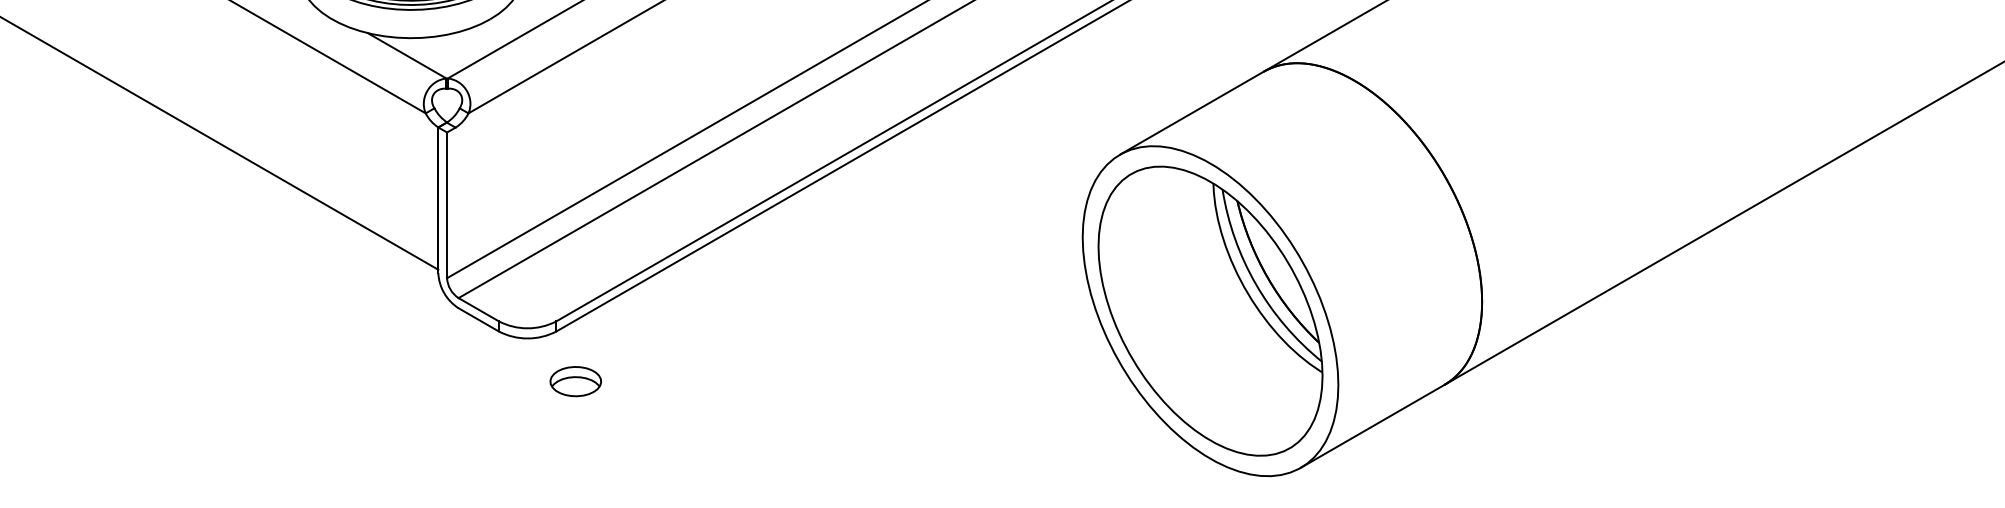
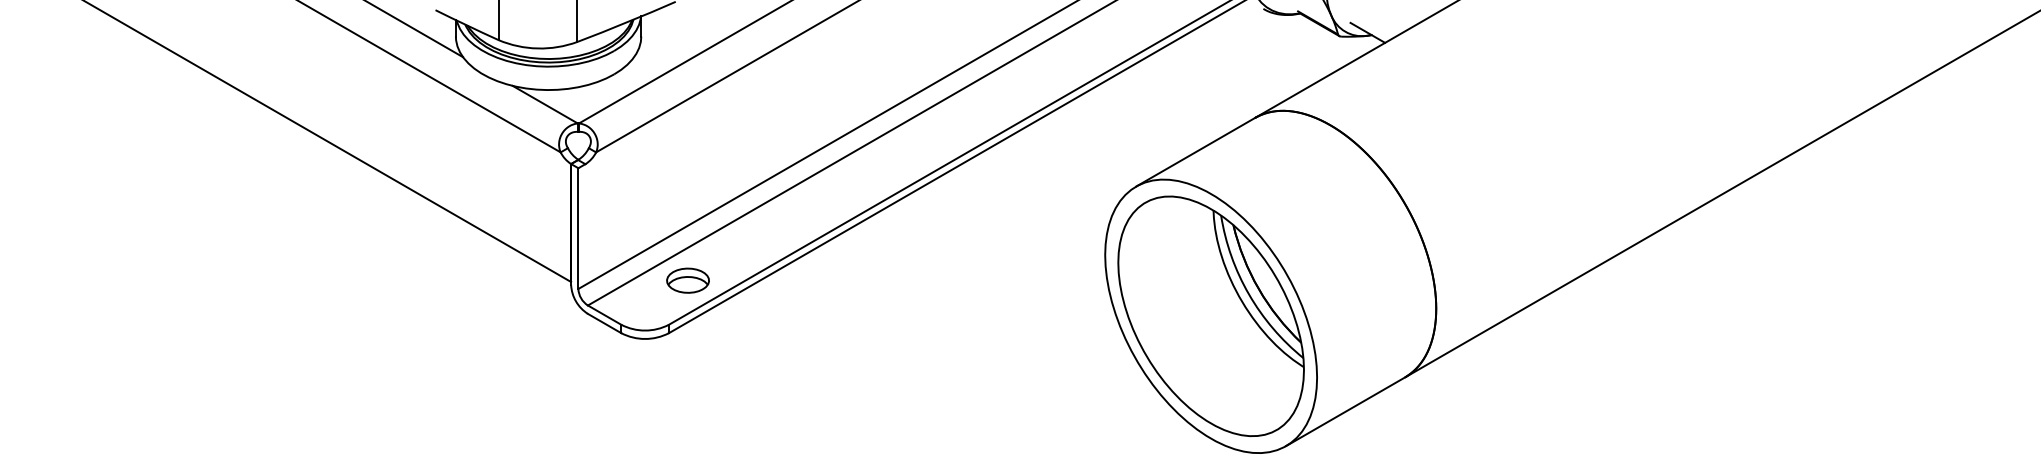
part: (575, 381) -> (687, 280), moved

